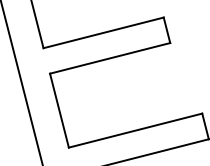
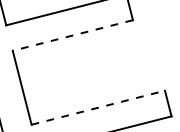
line: (109, 58) -> (72, 35), solid -> dashed
line: (135, 130) -> (98, 107), solid -> dashed

